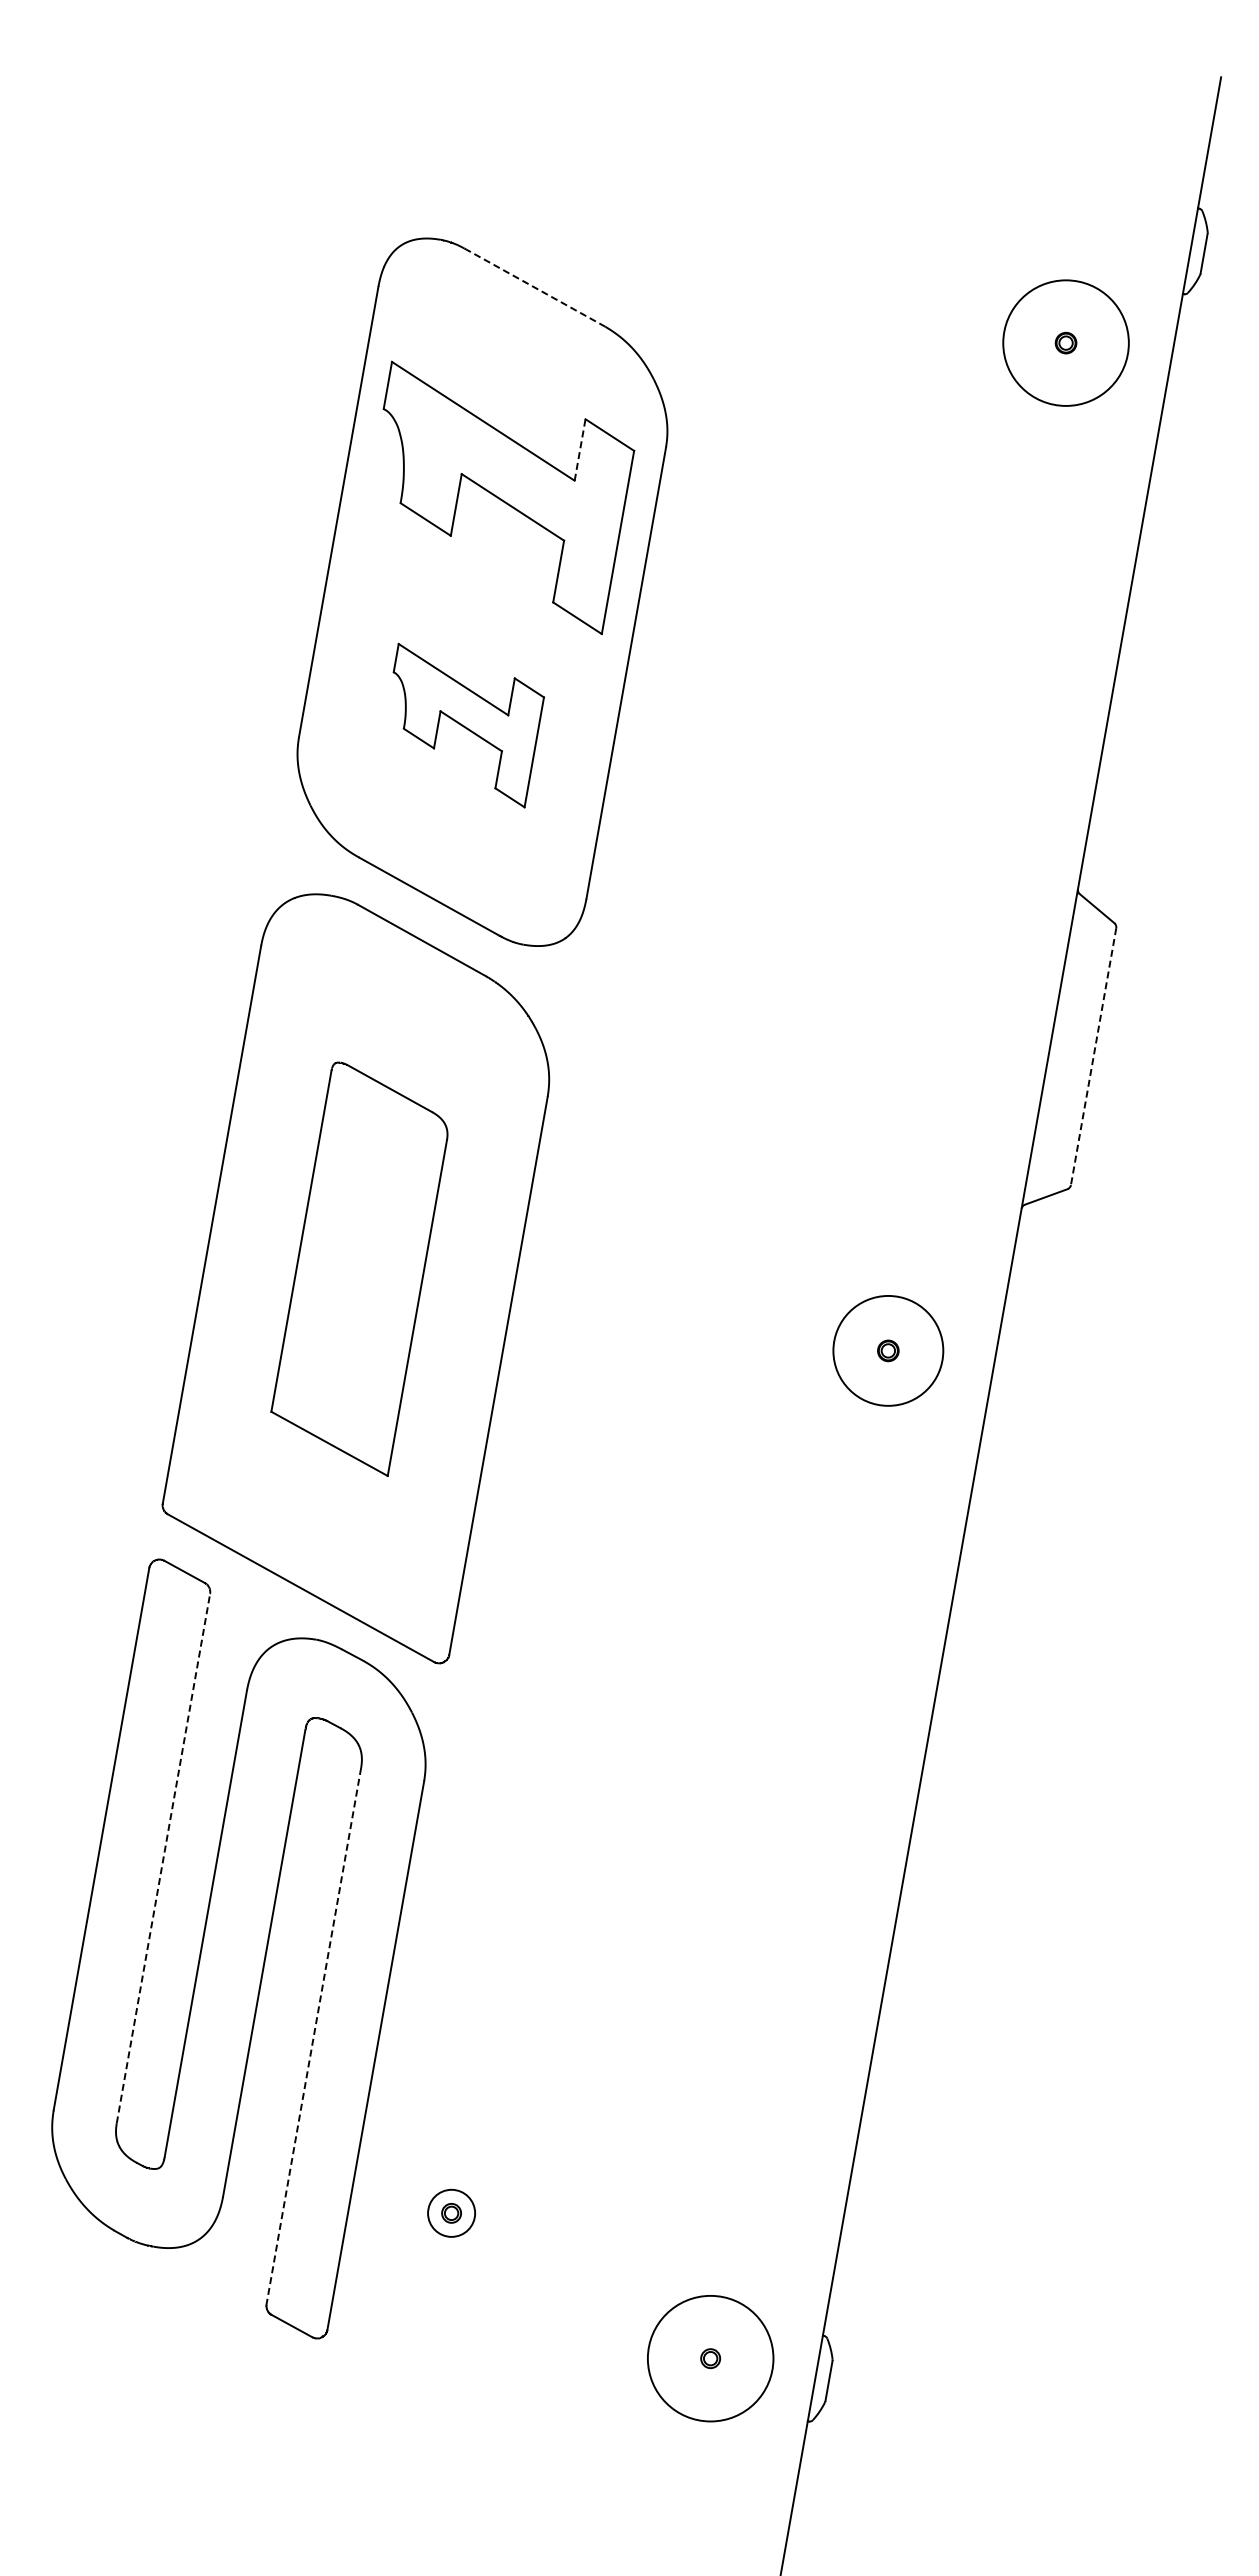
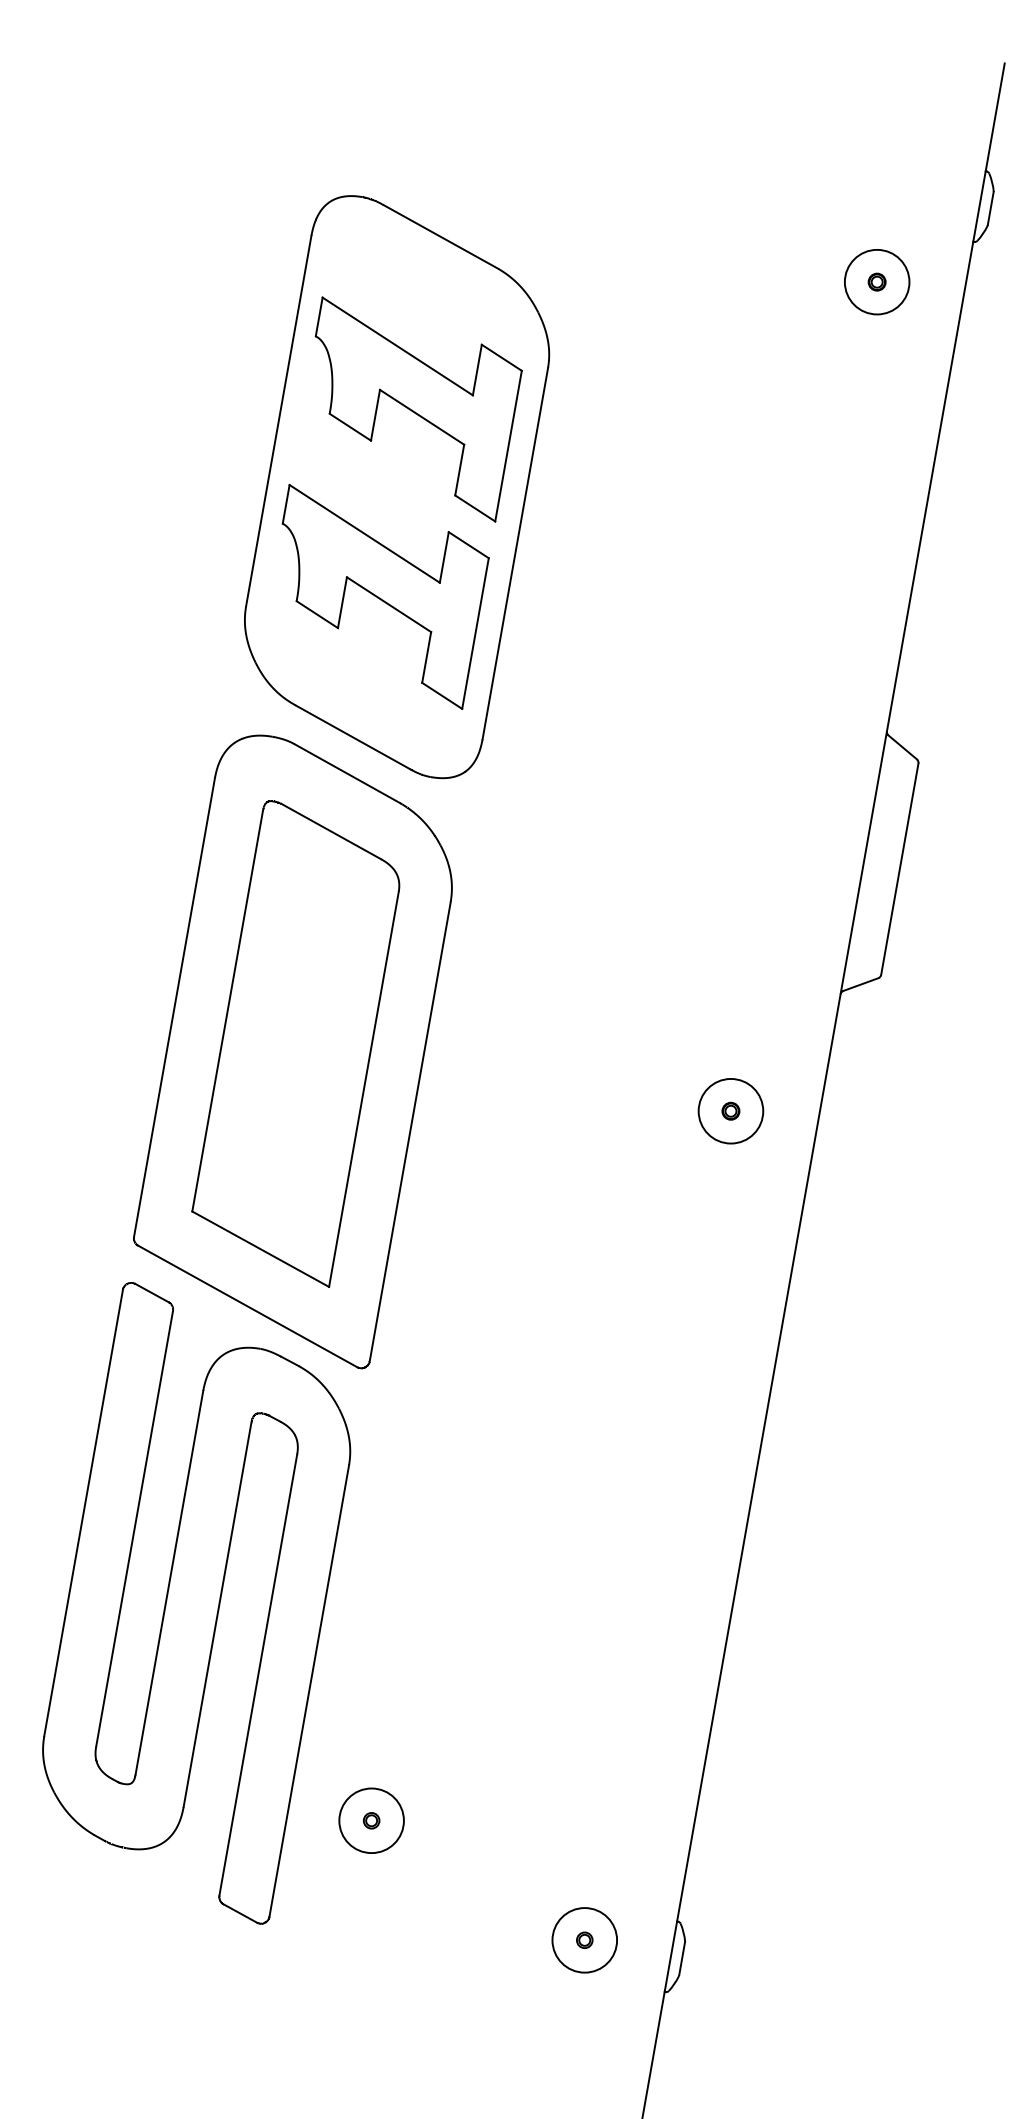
line: (535, 288) -> (440, 237), dashed -> solid
circle: (1065, 342) -> (876, 281), size x0.62
line: (580, 449) -> (477, 369), dashed -> solid
part: (468, 725) -> (385, 596), size x1.67
line: (1093, 1057) -> (899, 869), dashed -> solid
part: (359, 1269) -> (295, 1044), size x1.43
circle: (888, 1350) -> (731, 1110), size x0.71
line: (163, 1858) -> (134, 1528), dashed -> solid
line: (313, 2036) -> (258, 1675), dashed -> solid
circle: (451, 2213) -> (371, 1820), size x1.67
circle: (710, 2358) -> (584, 1940), size x0.62

